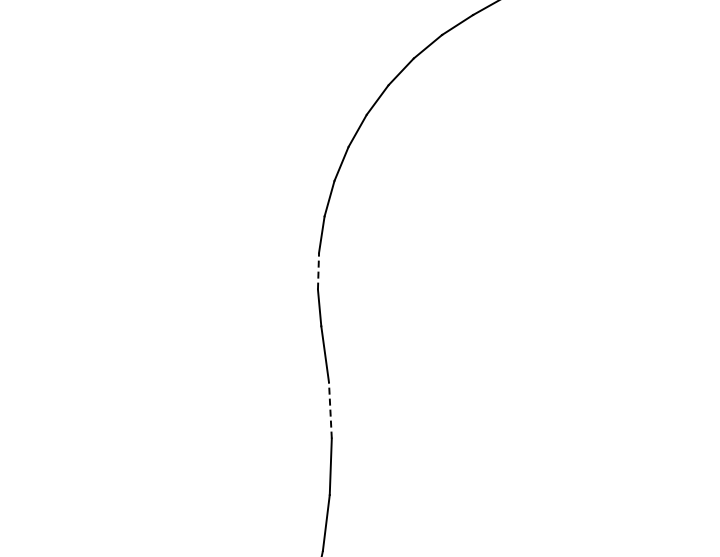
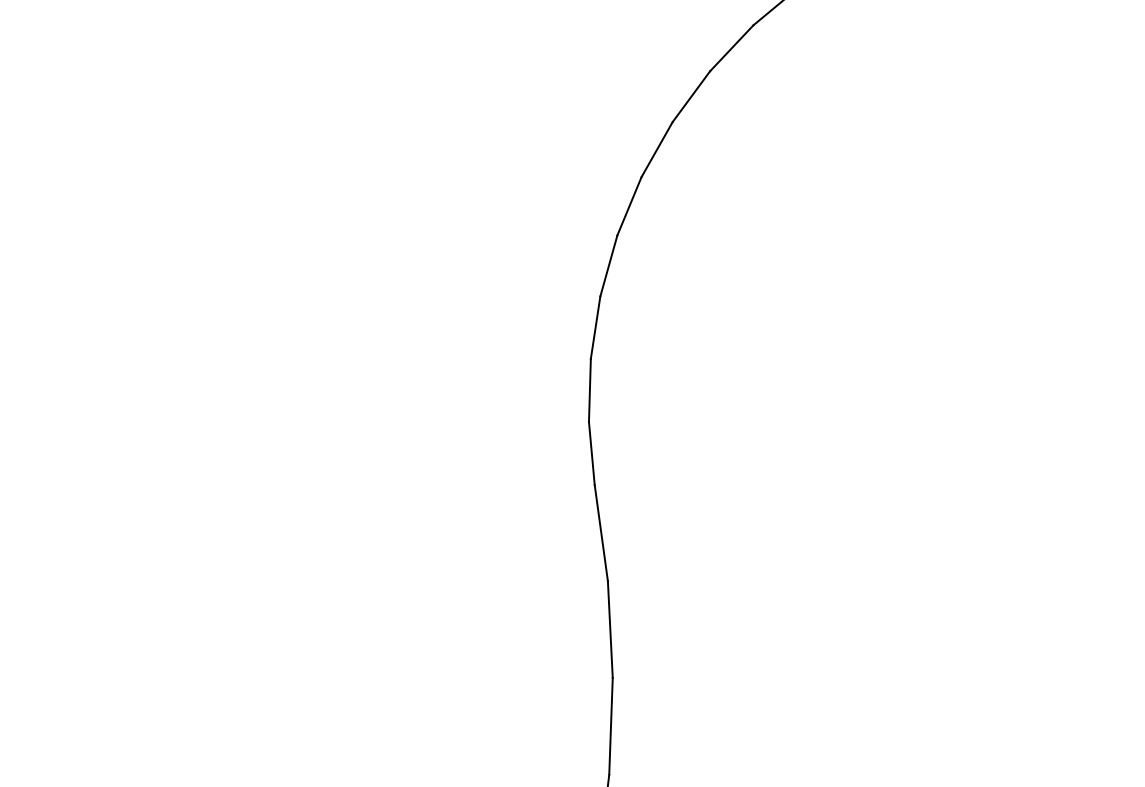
line: (318, 270) -> (589, 389), dashed -> solid
line: (330, 409) -> (610, 627), dashed -> solid

